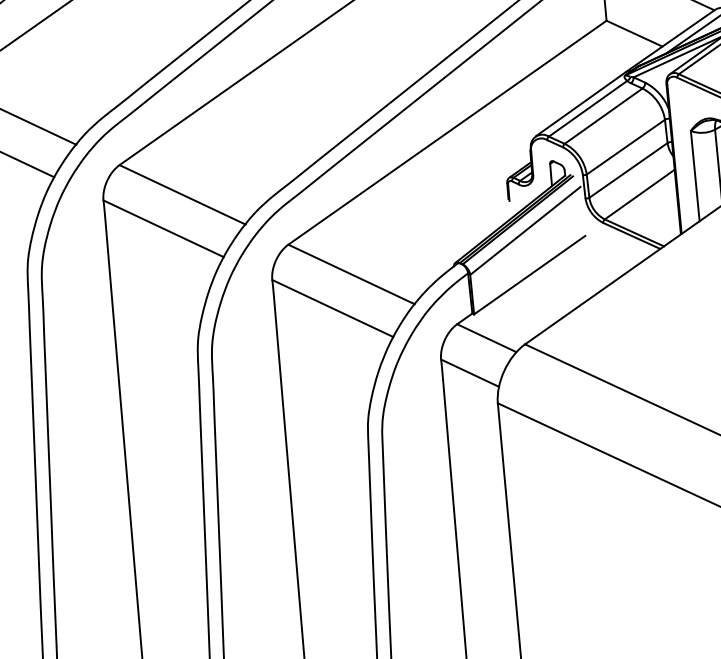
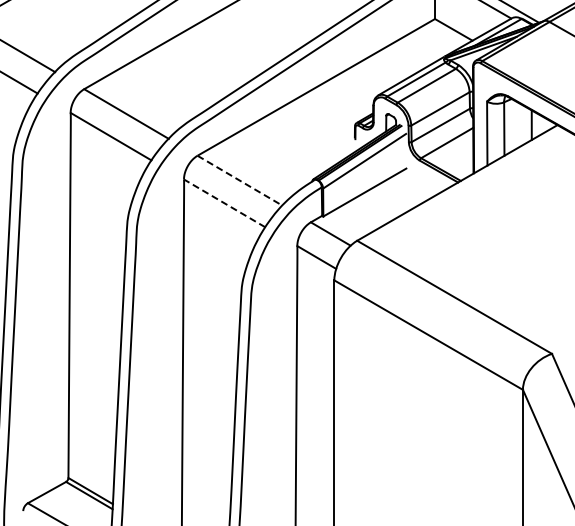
line: (352, 274) -> (240, 180), solid -> dashed
line: (332, 308) -> (224, 203), solid -> dashed

